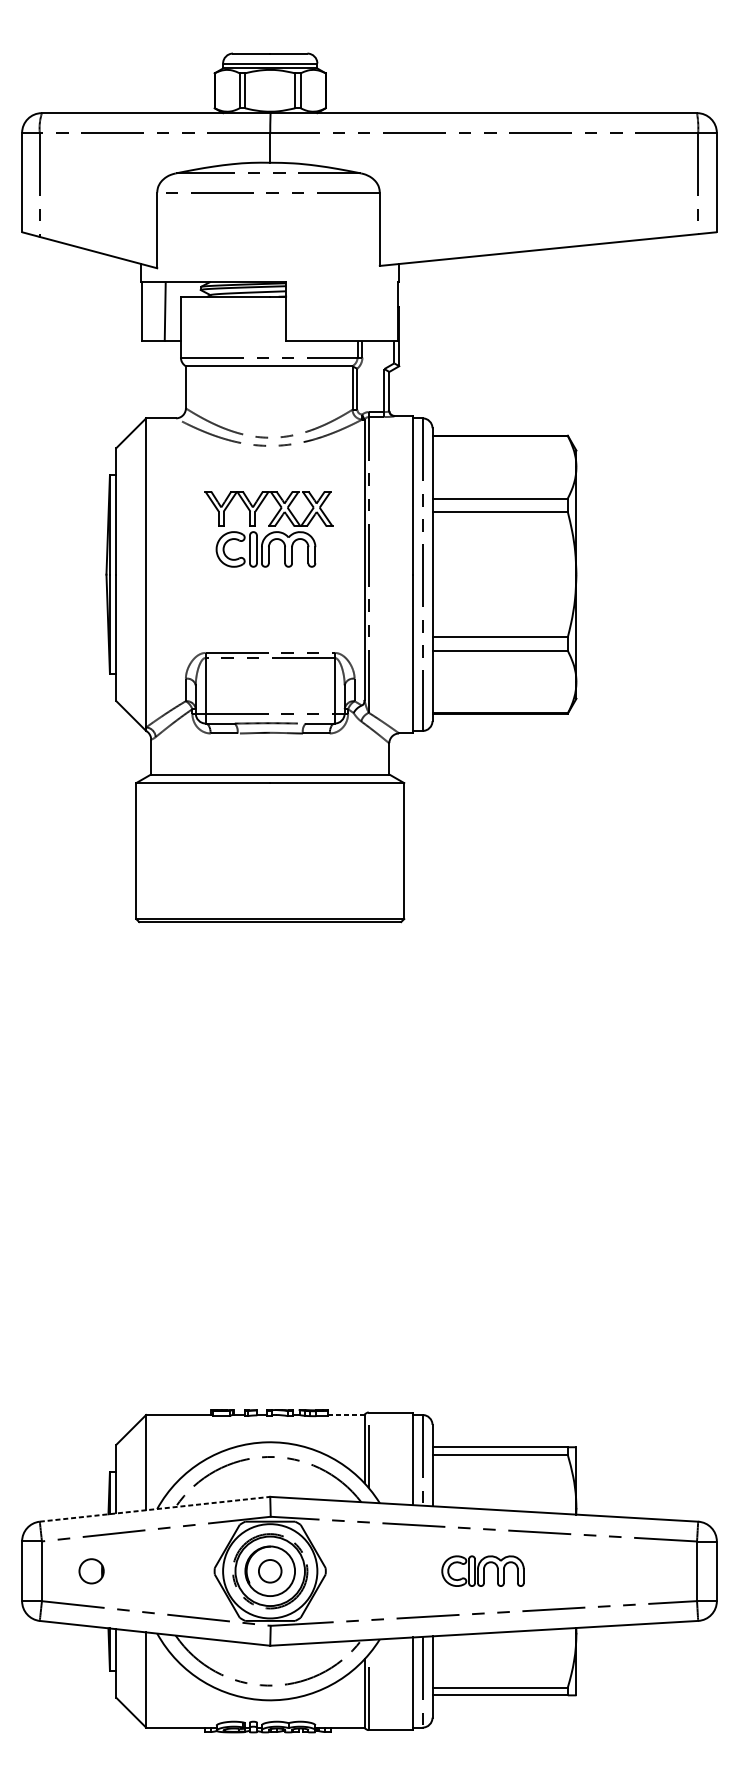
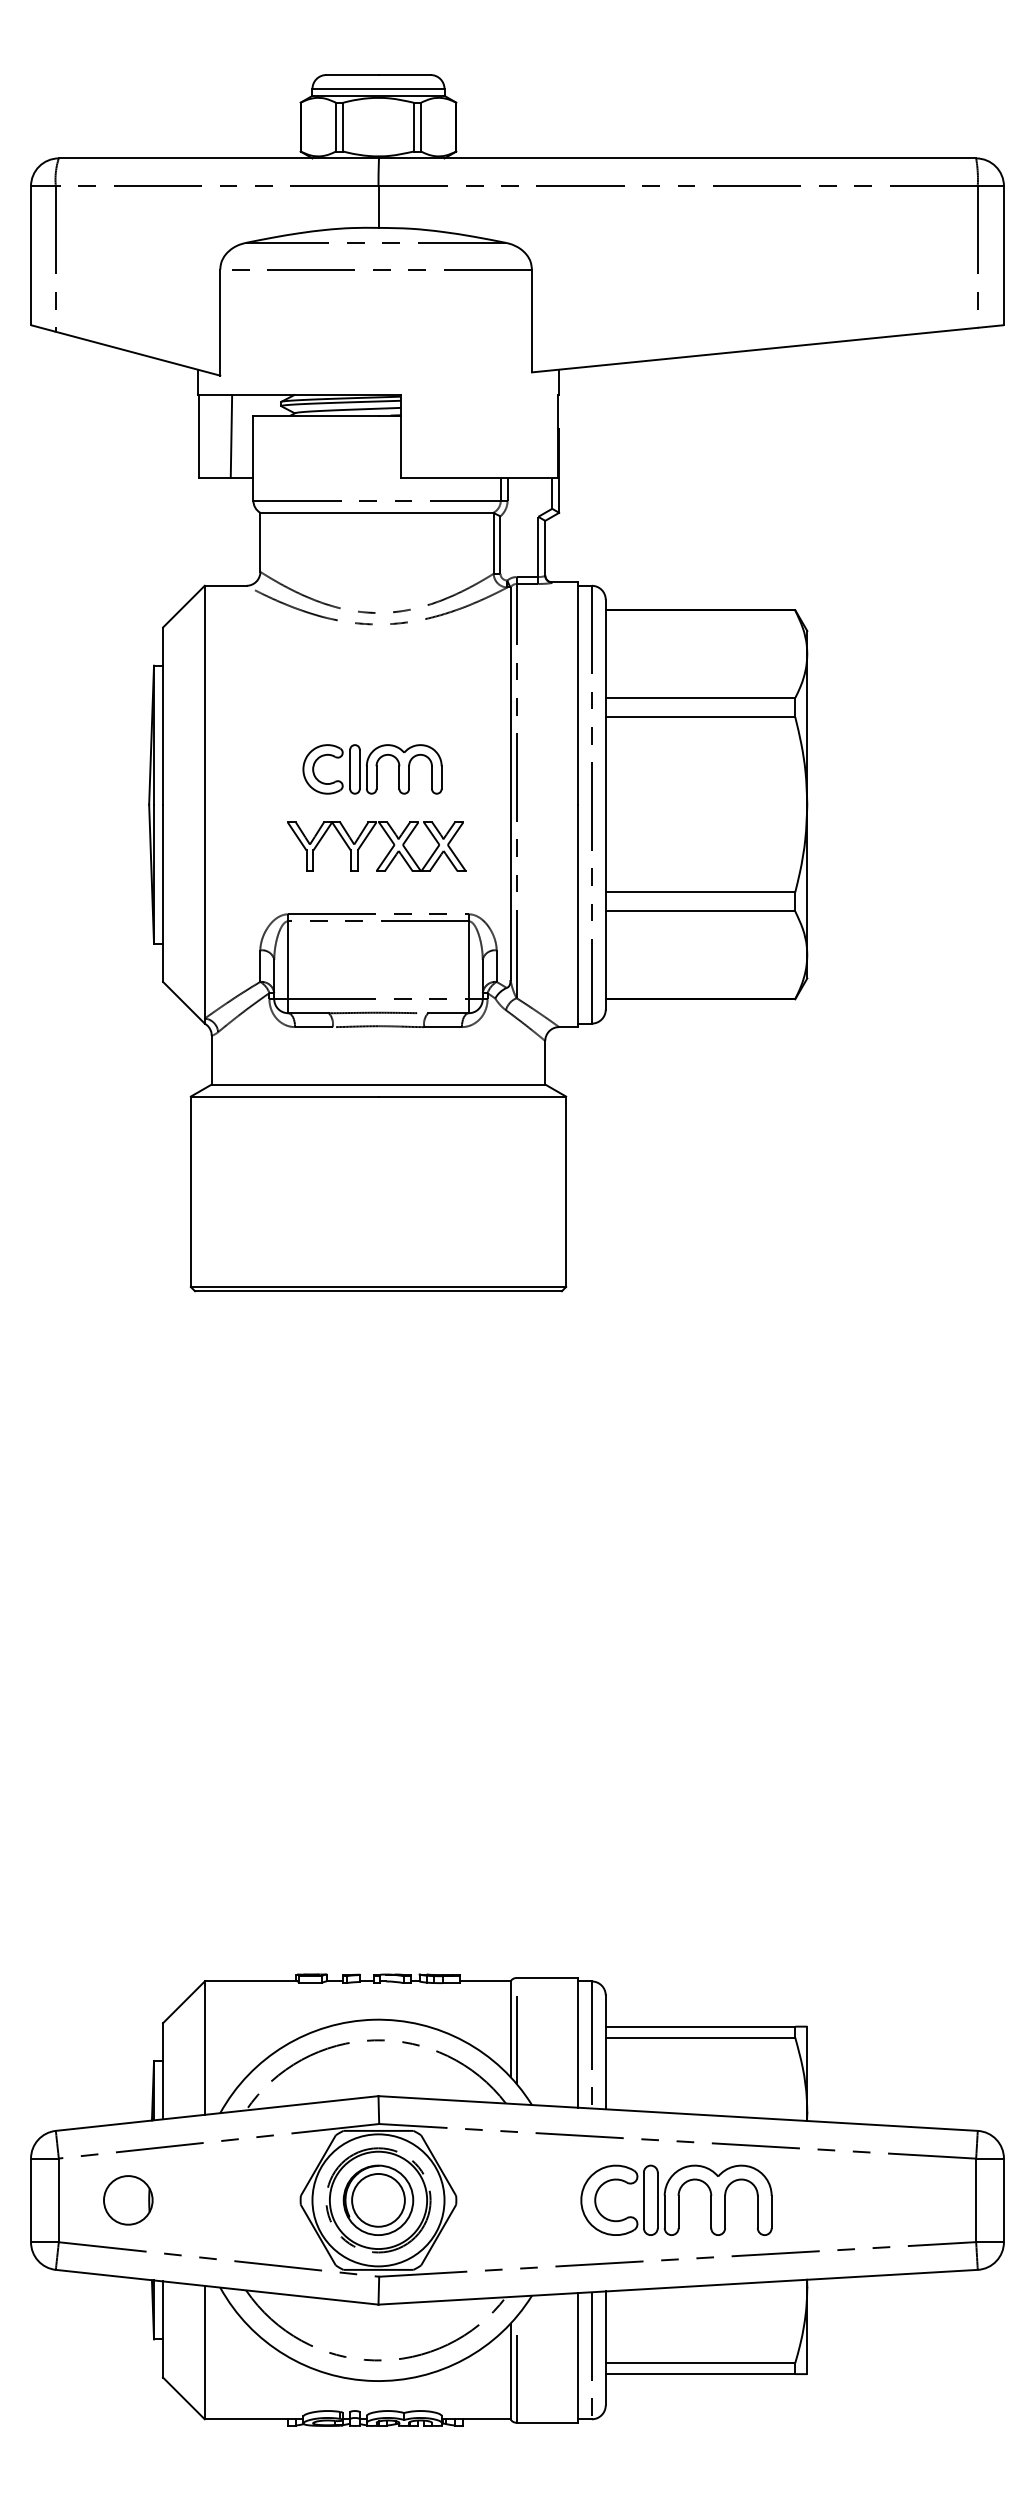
part: (261, 503) -> (366, 839), moved
line: (345, 1415) -> (484, 1981), dashed -> solid
line: (155, 1509) -> (217, 2113), dashed -> solid
circle: (270, 1570) -> (378, 2199), size x1.67
part: (483, 1570) -> (676, 2199), size x1.67
part: (91, 1571) -> (128, 2200), size x1.43

